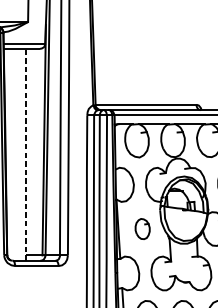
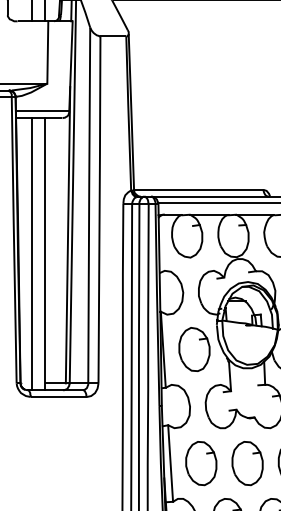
line: (15, 155) -> (31, 254), added
line: (25, 155) -> (44, 254), dashed -> solid
part: (142, 229) -> (194, 349), size x1.67

